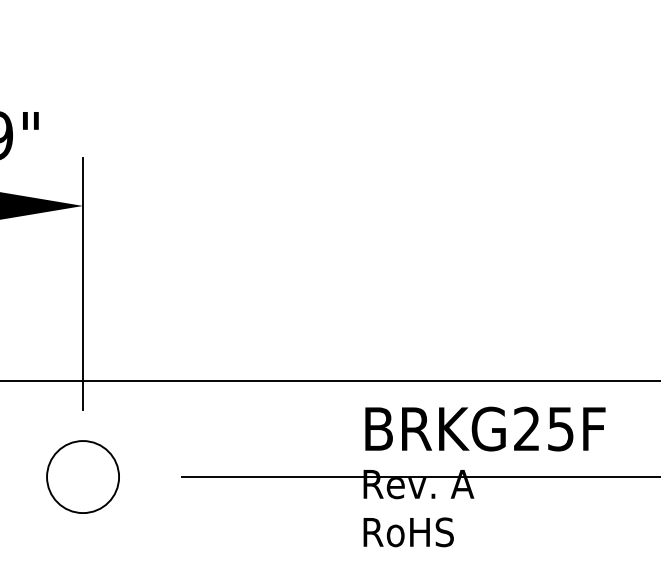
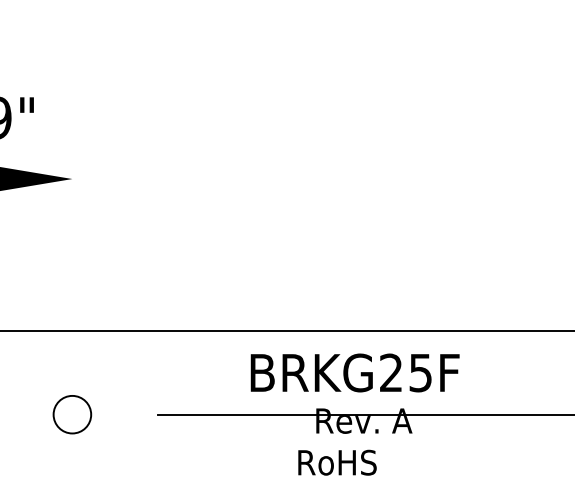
line: (83, 283) -> (72, 246), removed
text: (484, 428) -> (354, 372), moved
circle: (83, 476) -> (72, 414), size x0.6
text: (408, 532) -> (337, 462), moved

